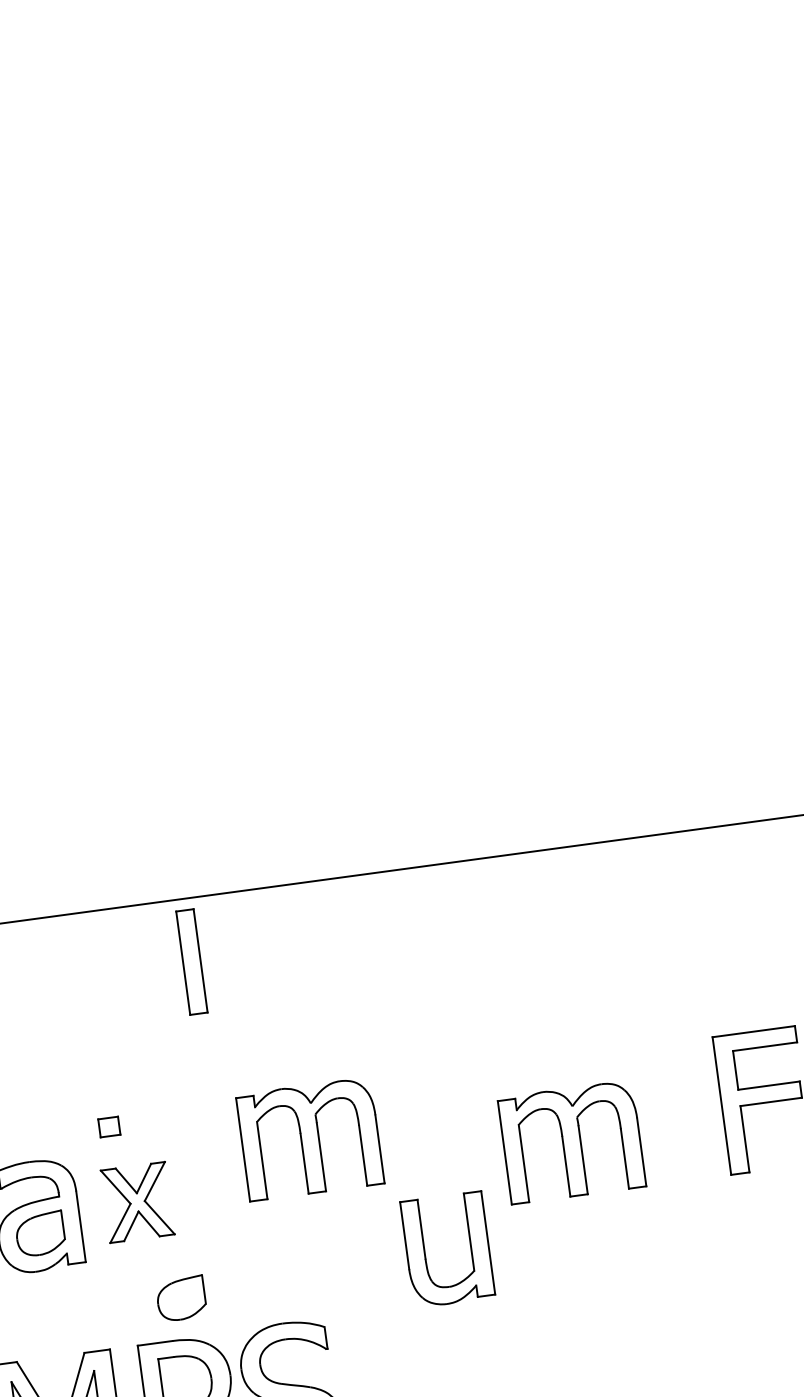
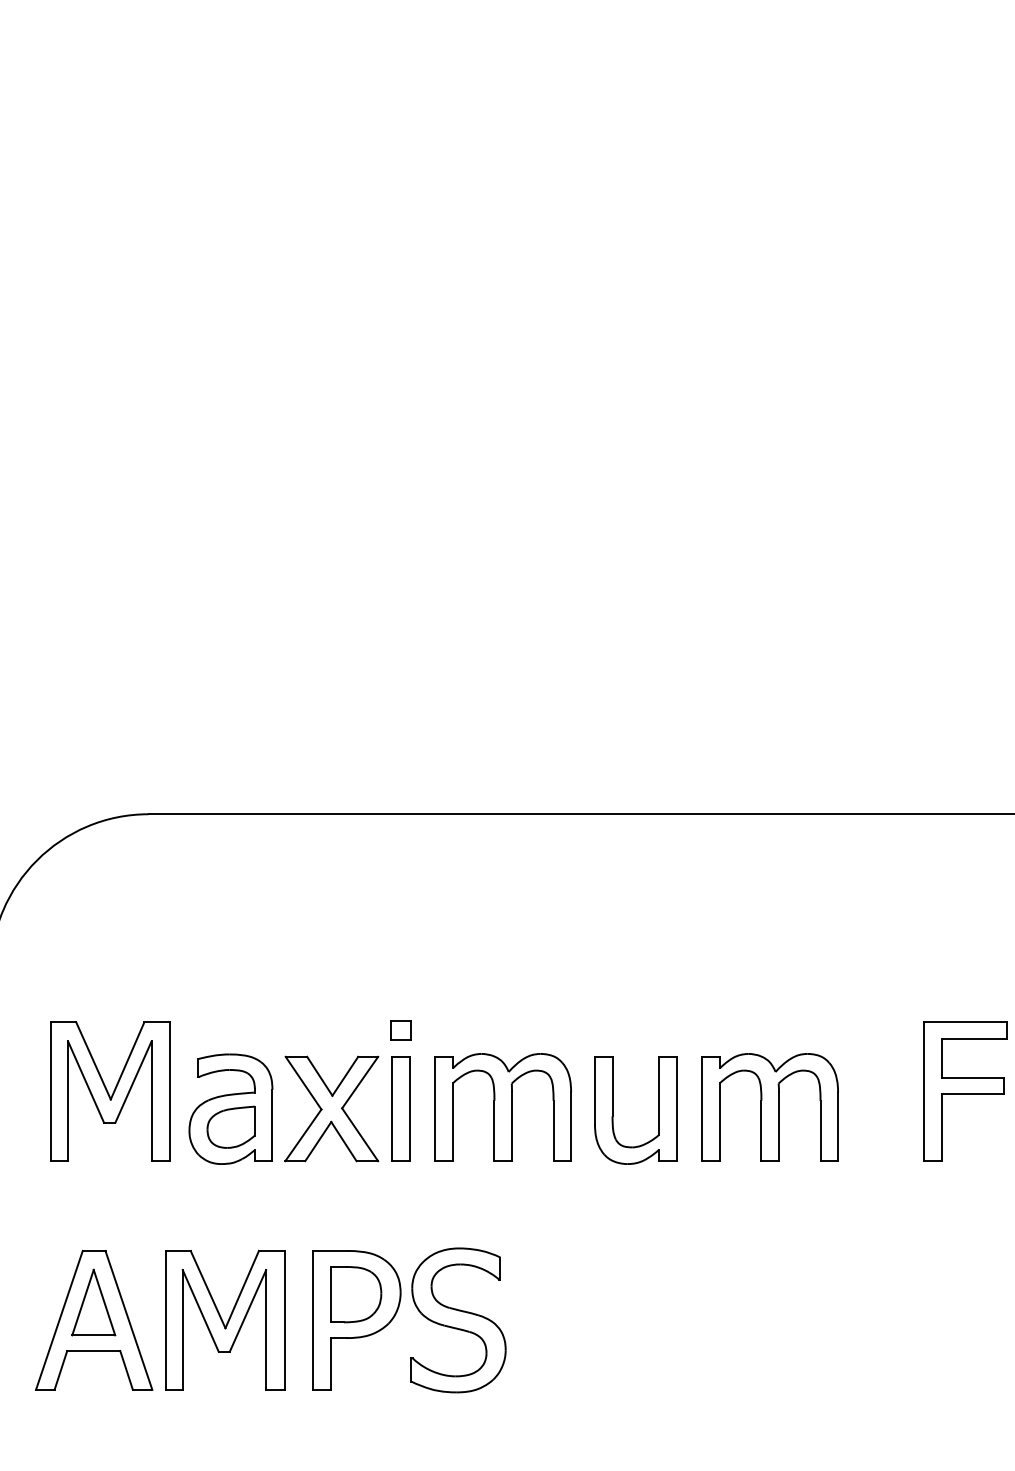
part: (191, 961) -> (400, 1108), moved
part: (108, 1127) -> (400, 1030), moved
part: (309, 1139) -> (502, 1107), moved
part: (137, 1202) -> (331, 1108), size x1.43
part: (425, 1252) -> (613, 1110), moved
part: (180, 1298) -> (361, 1209), removed

